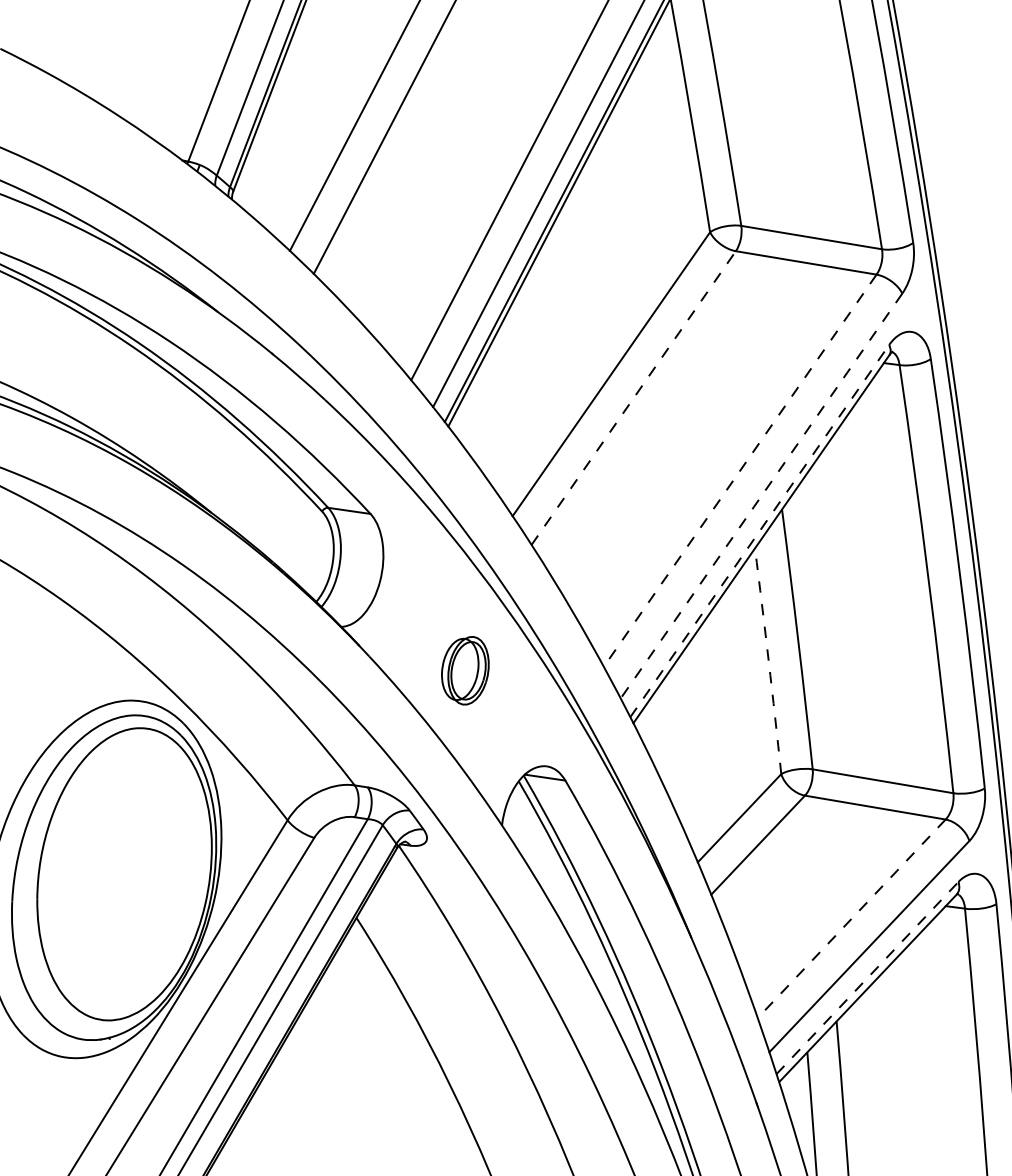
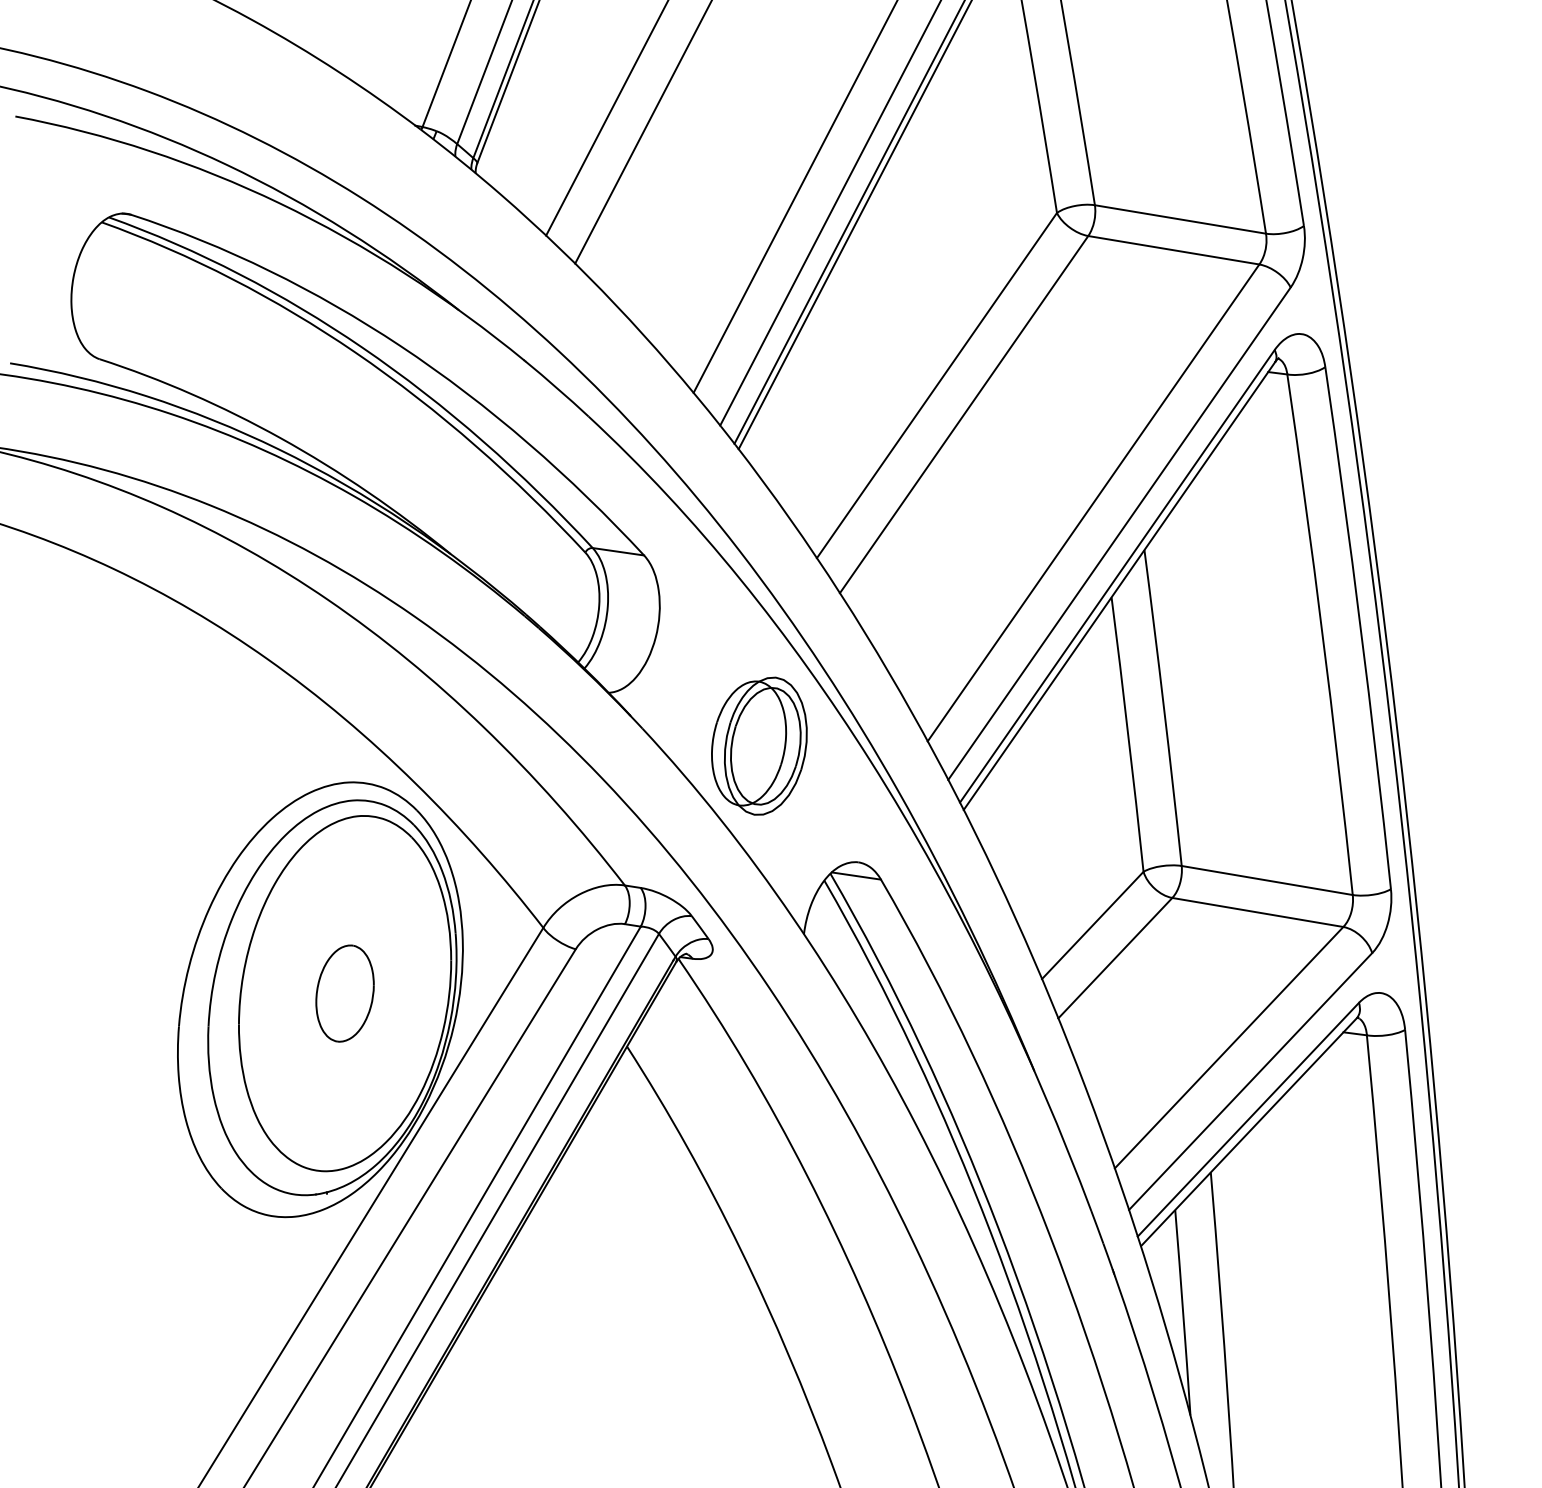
line: (634, 398) -> (964, 414), dashed -> solid
line: (740, 471) -> (1093, 503), dashed -> solid
line: (761, 495) -> (1119, 533), dashed -> solid
line: (759, 531) -> (1117, 576), dashed -> solid
arc: (768, 661) -> (1128, 734), dashed -> solid
part: (465, 670) -> (759, 745), size x1.67
part: (124, 874) -> (344, 993), added
line: (851, 919) -> (1228, 1048), dashed -> solid
line: (867, 977) -> (1248, 1119), dashed -> solid

